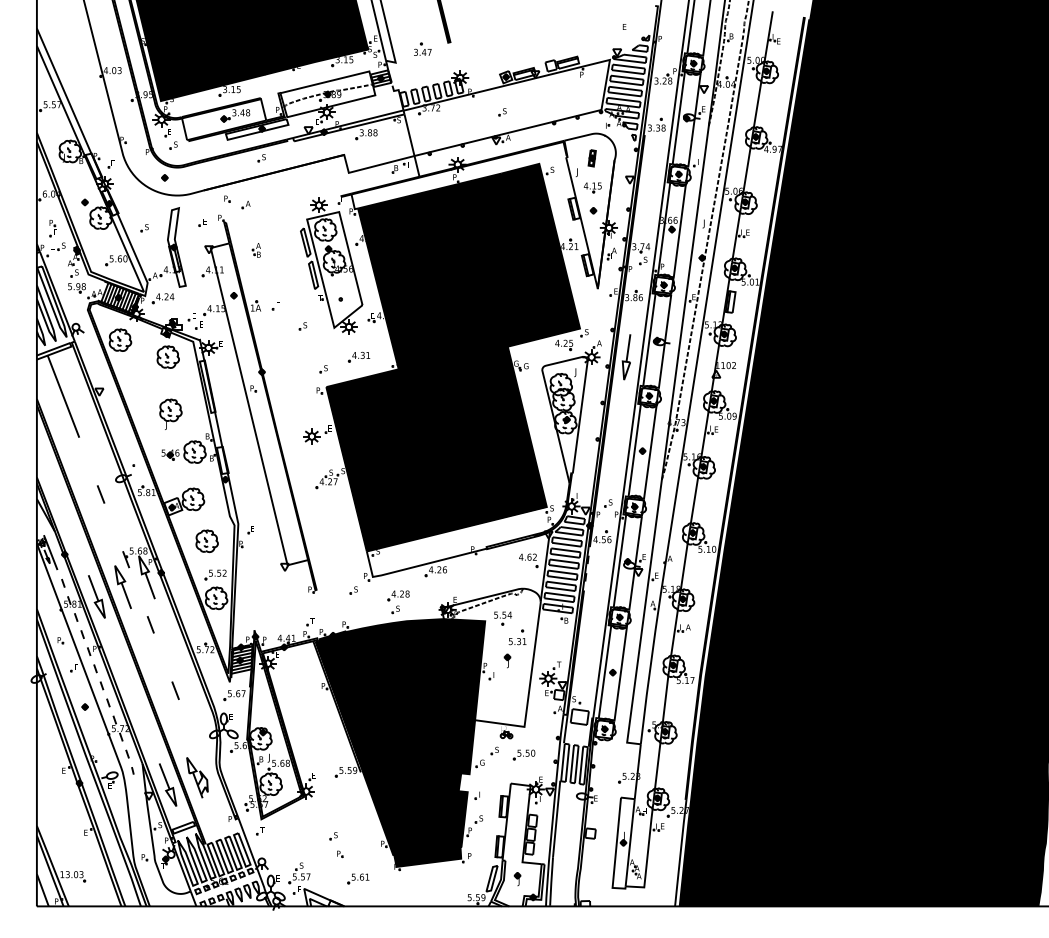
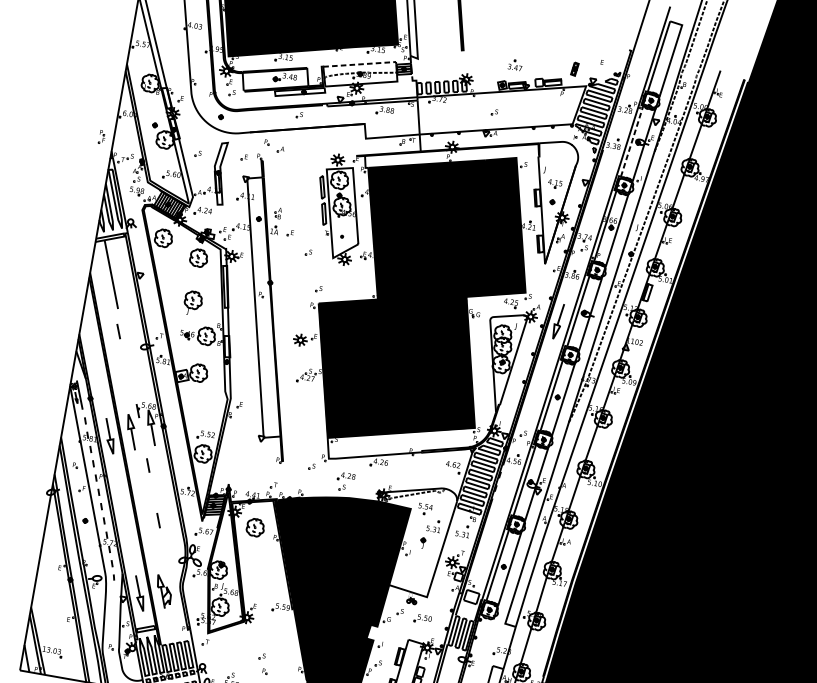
part: (422, 48) -> (515, 64), moved
line: (327, 81) -> (361, 64), solid -> dashed
line: (678, 118) -> (631, 141), solid -> dashed
part: (591, 158) -> (574, 69), moved
part: (52, 228) -> (101, 137), moved
part: (255, 250) -> (277, 213), moved
part: (358, 356) -> (348, 283), removed
line: (101, 494) -> (119, 331), moved
part: (206, 541) -> (255, 527), moved
part: (554, 637) -> (462, 531), added

